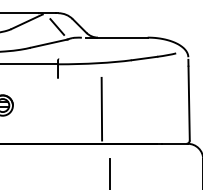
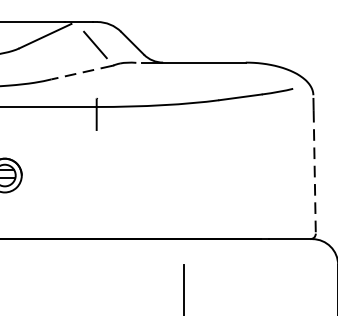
line: (48, 43) -> (80, 72), solid -> dashed
line: (189, 103) -> (315, 172), solid -> dashed
line: (101, 108) -> (169, 180), removed

